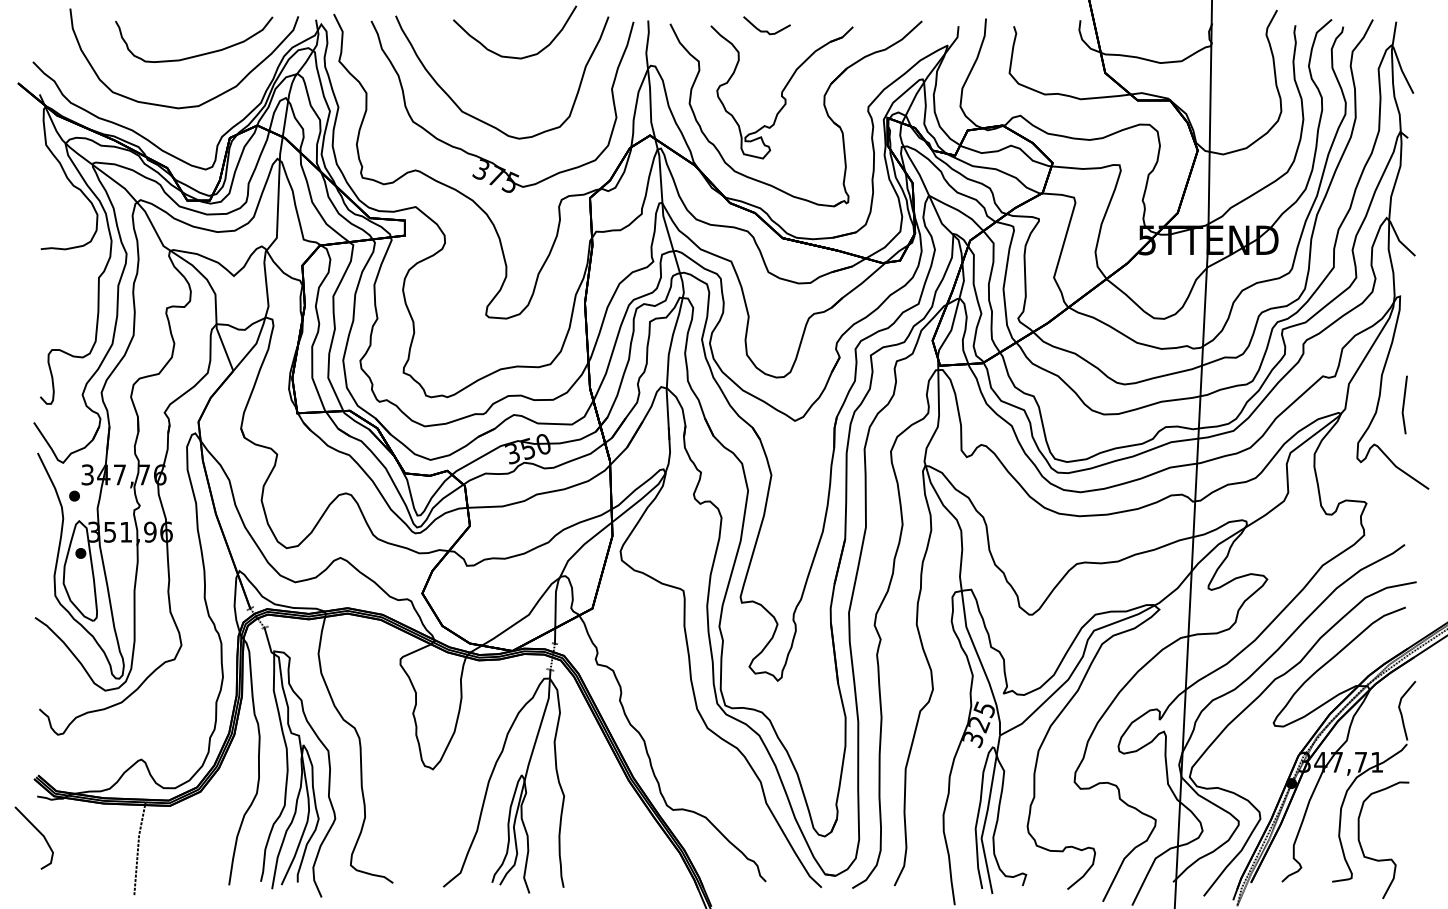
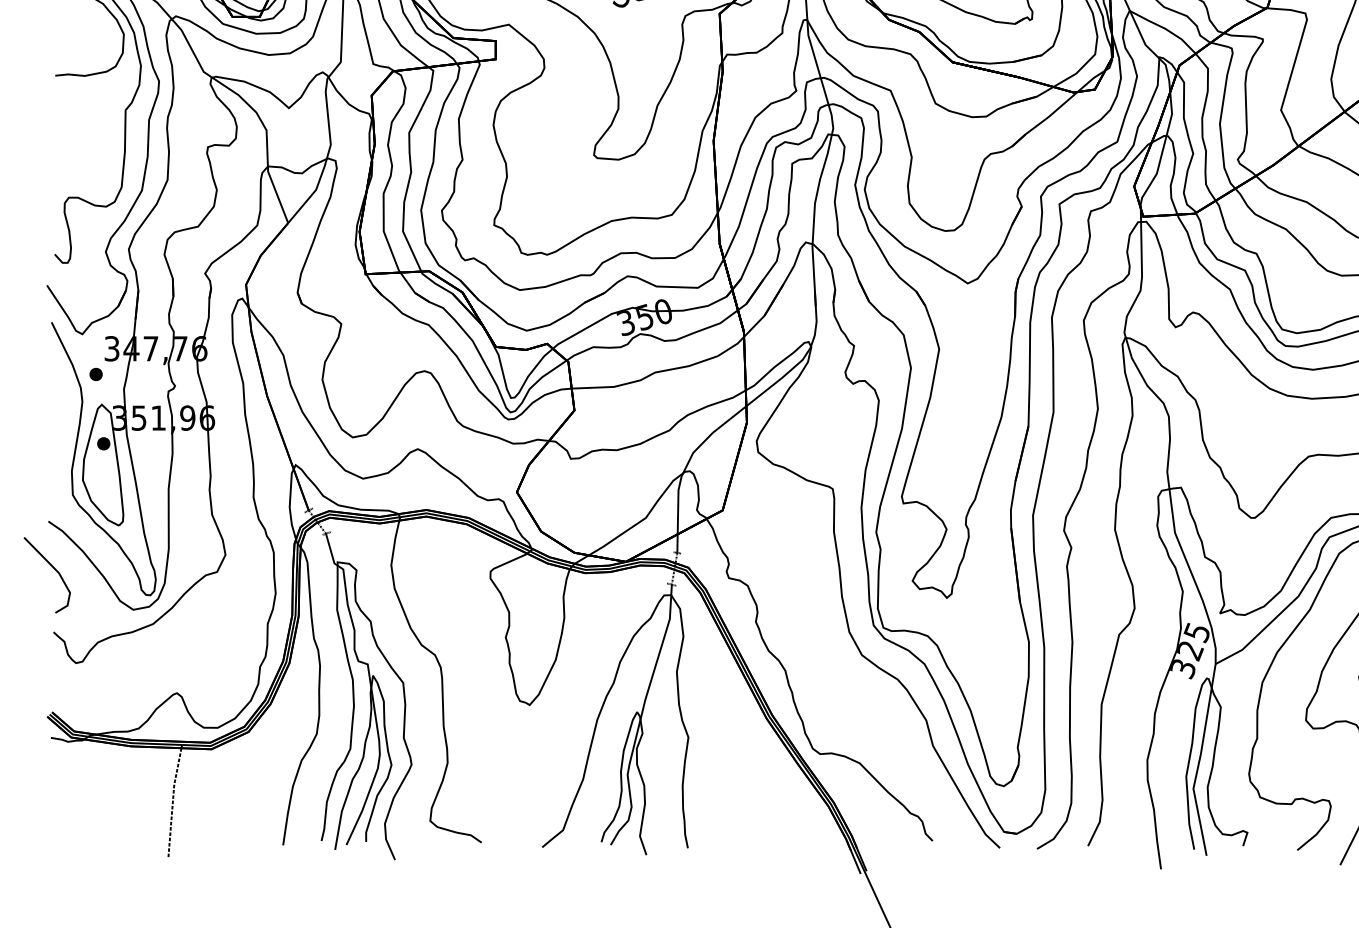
line: (38, 832) -> (52, 568), moved

